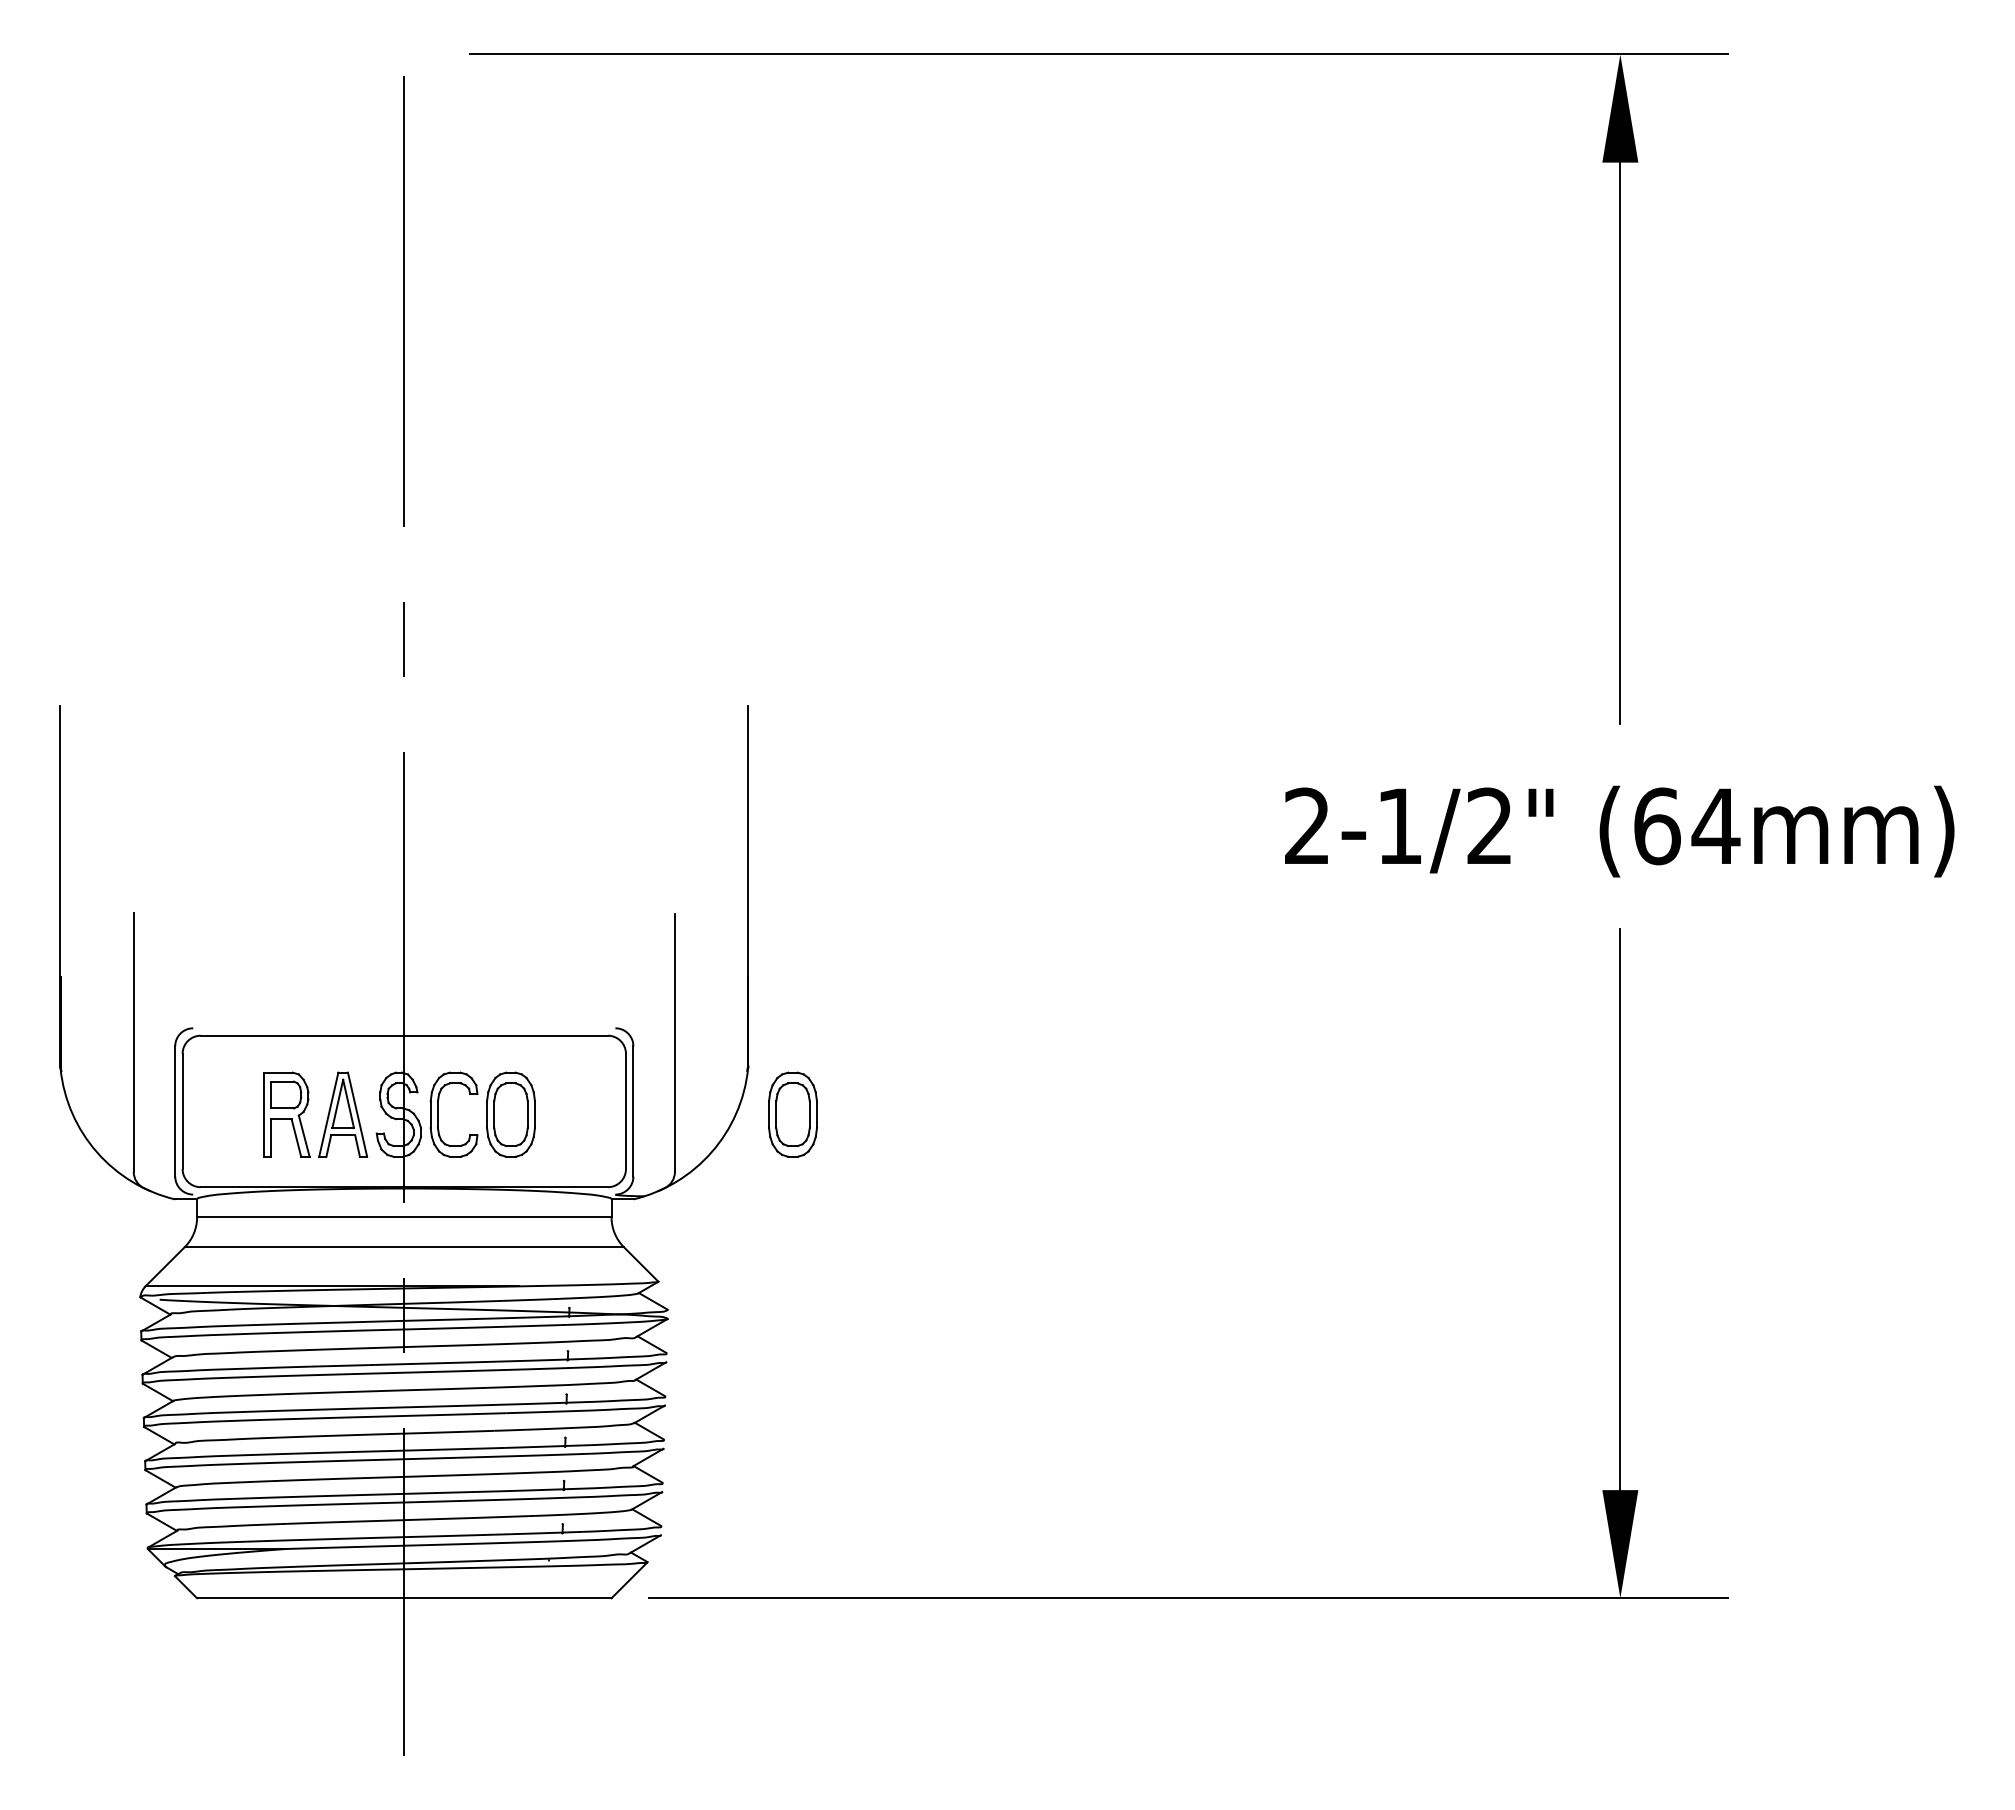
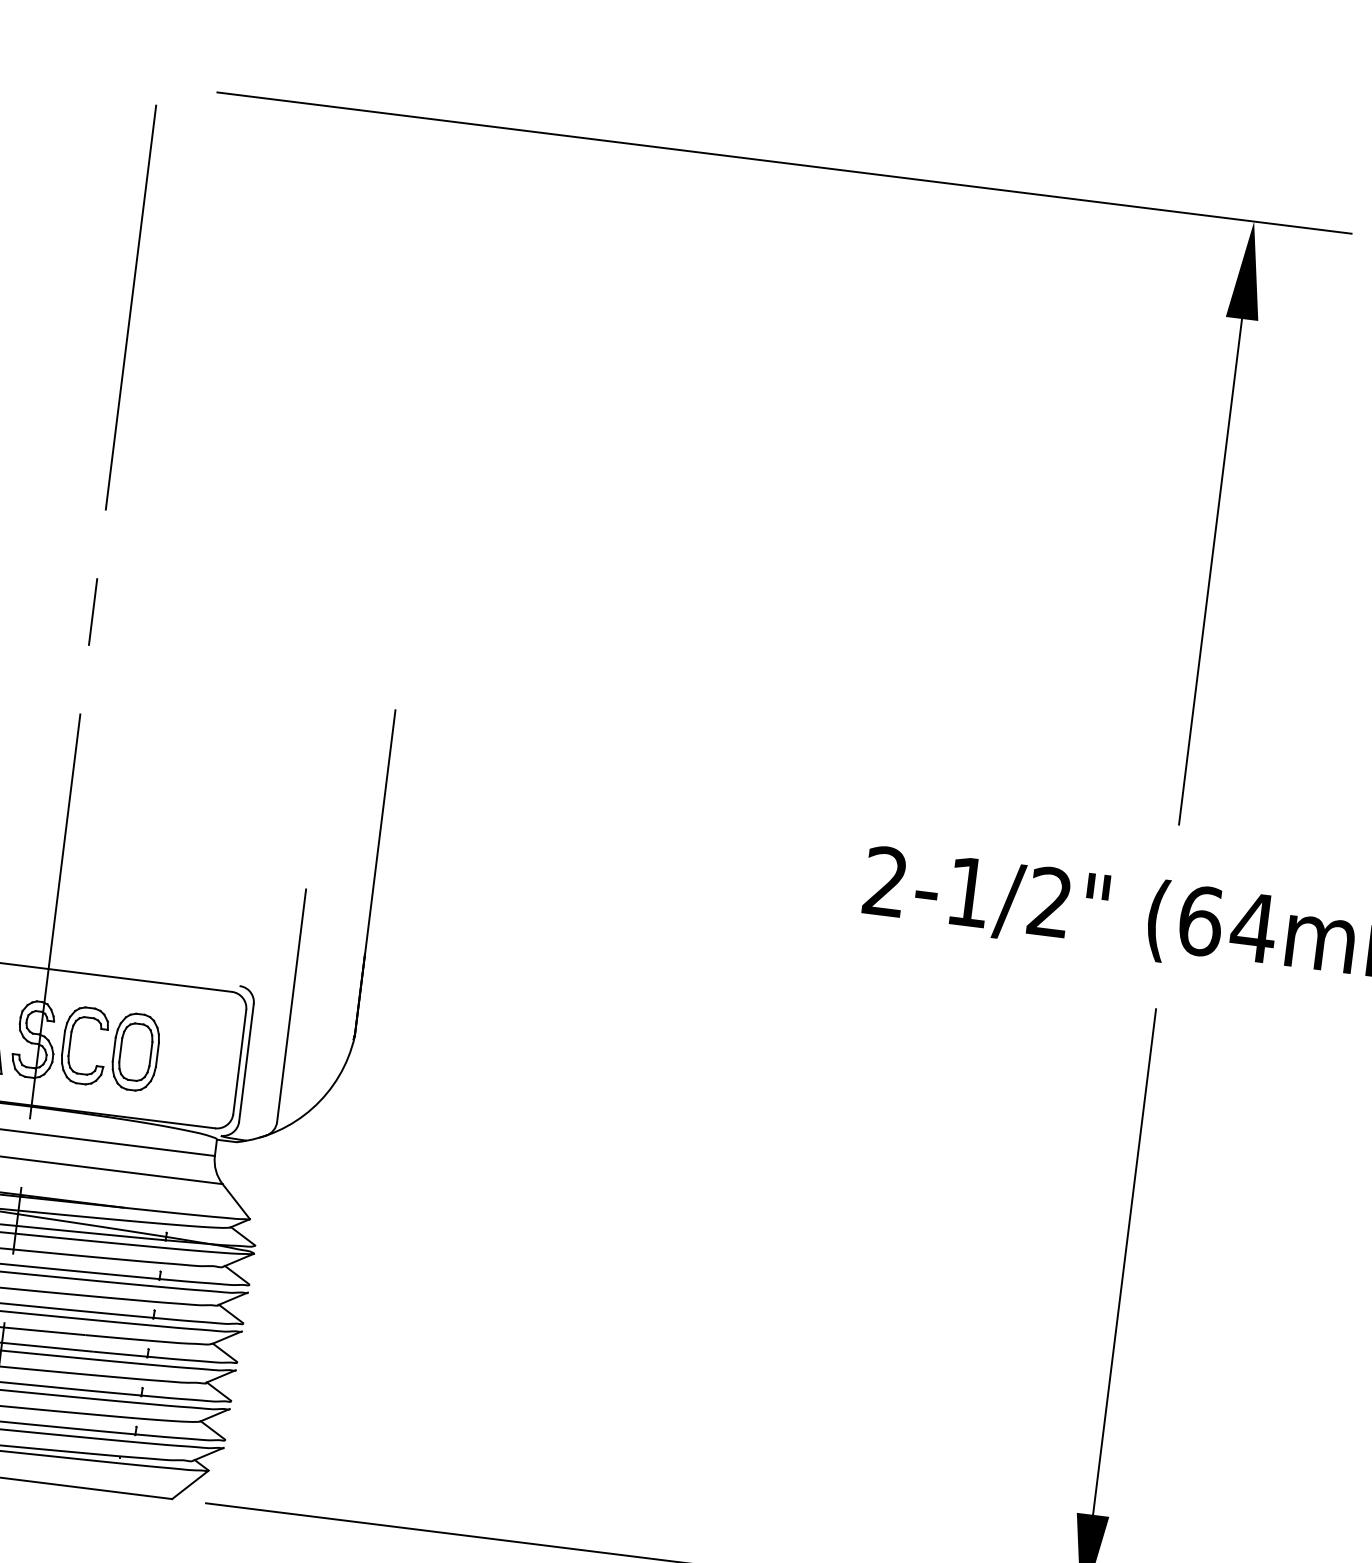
part: (792, 1114) -> (389, 1083), removed

